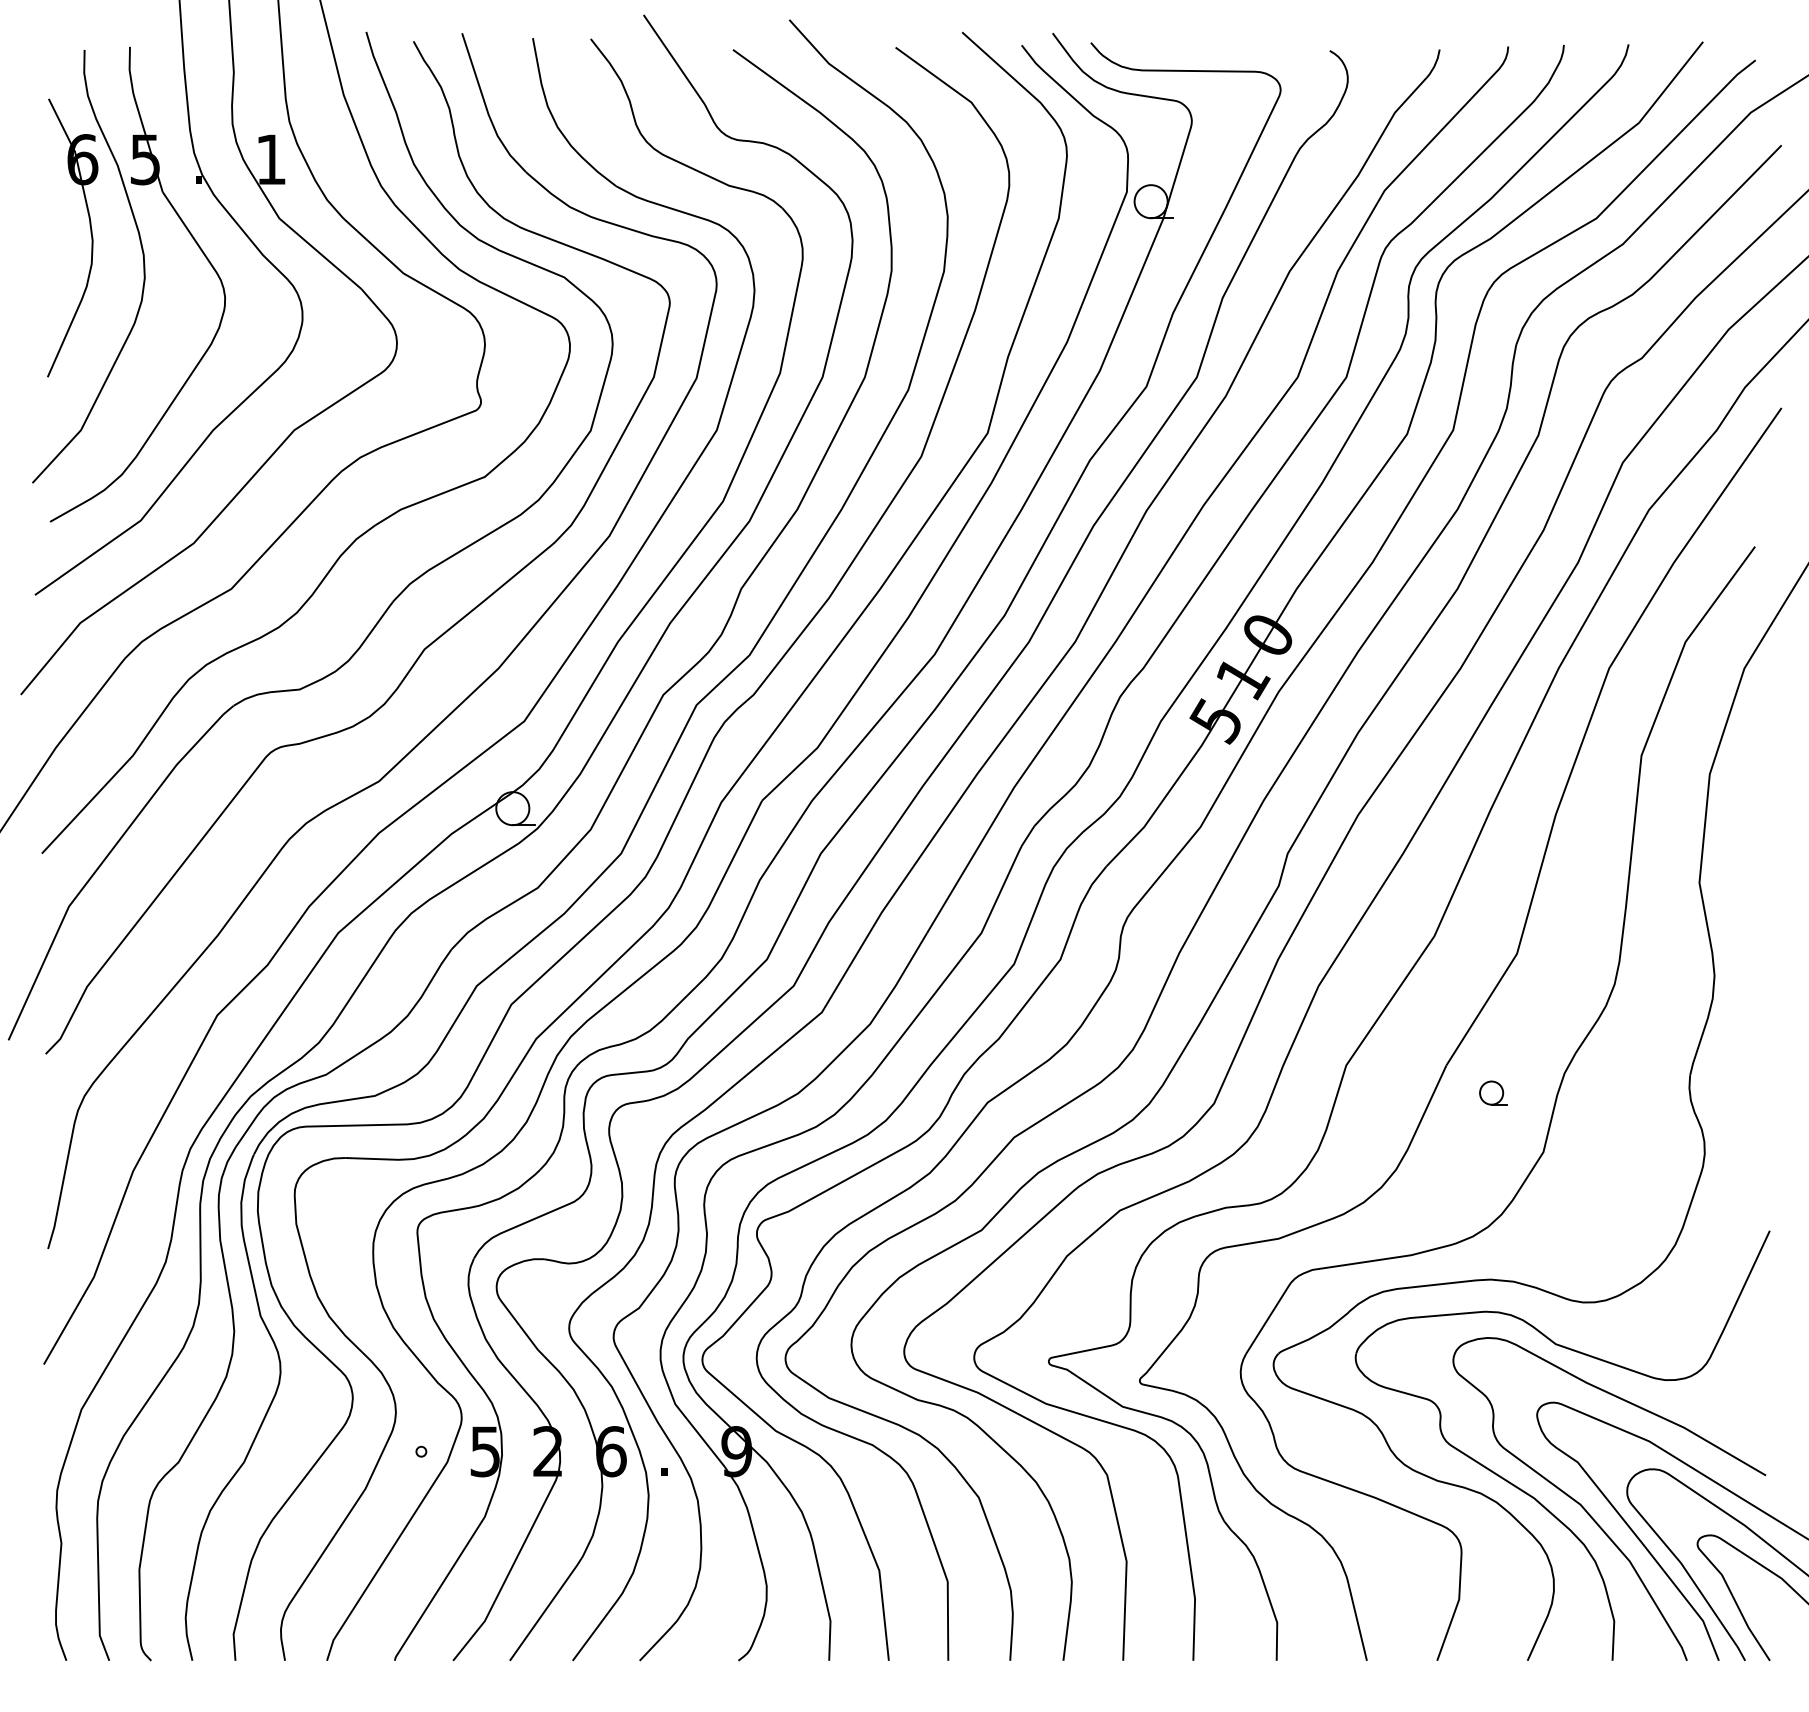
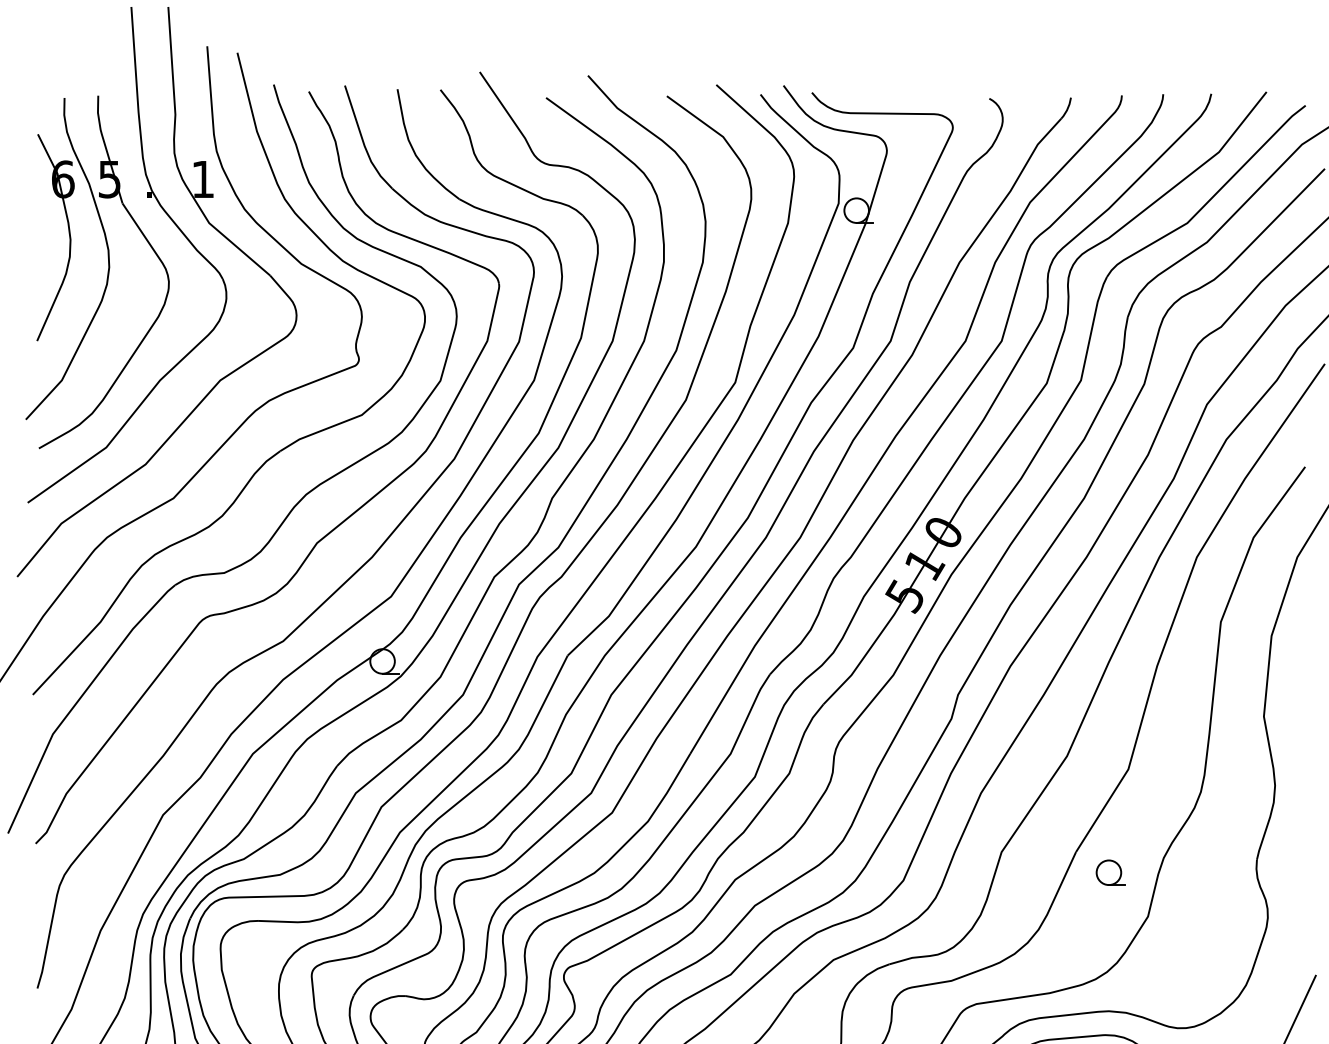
part: (1493, 1092) -> (1110, 872), size x1.43

